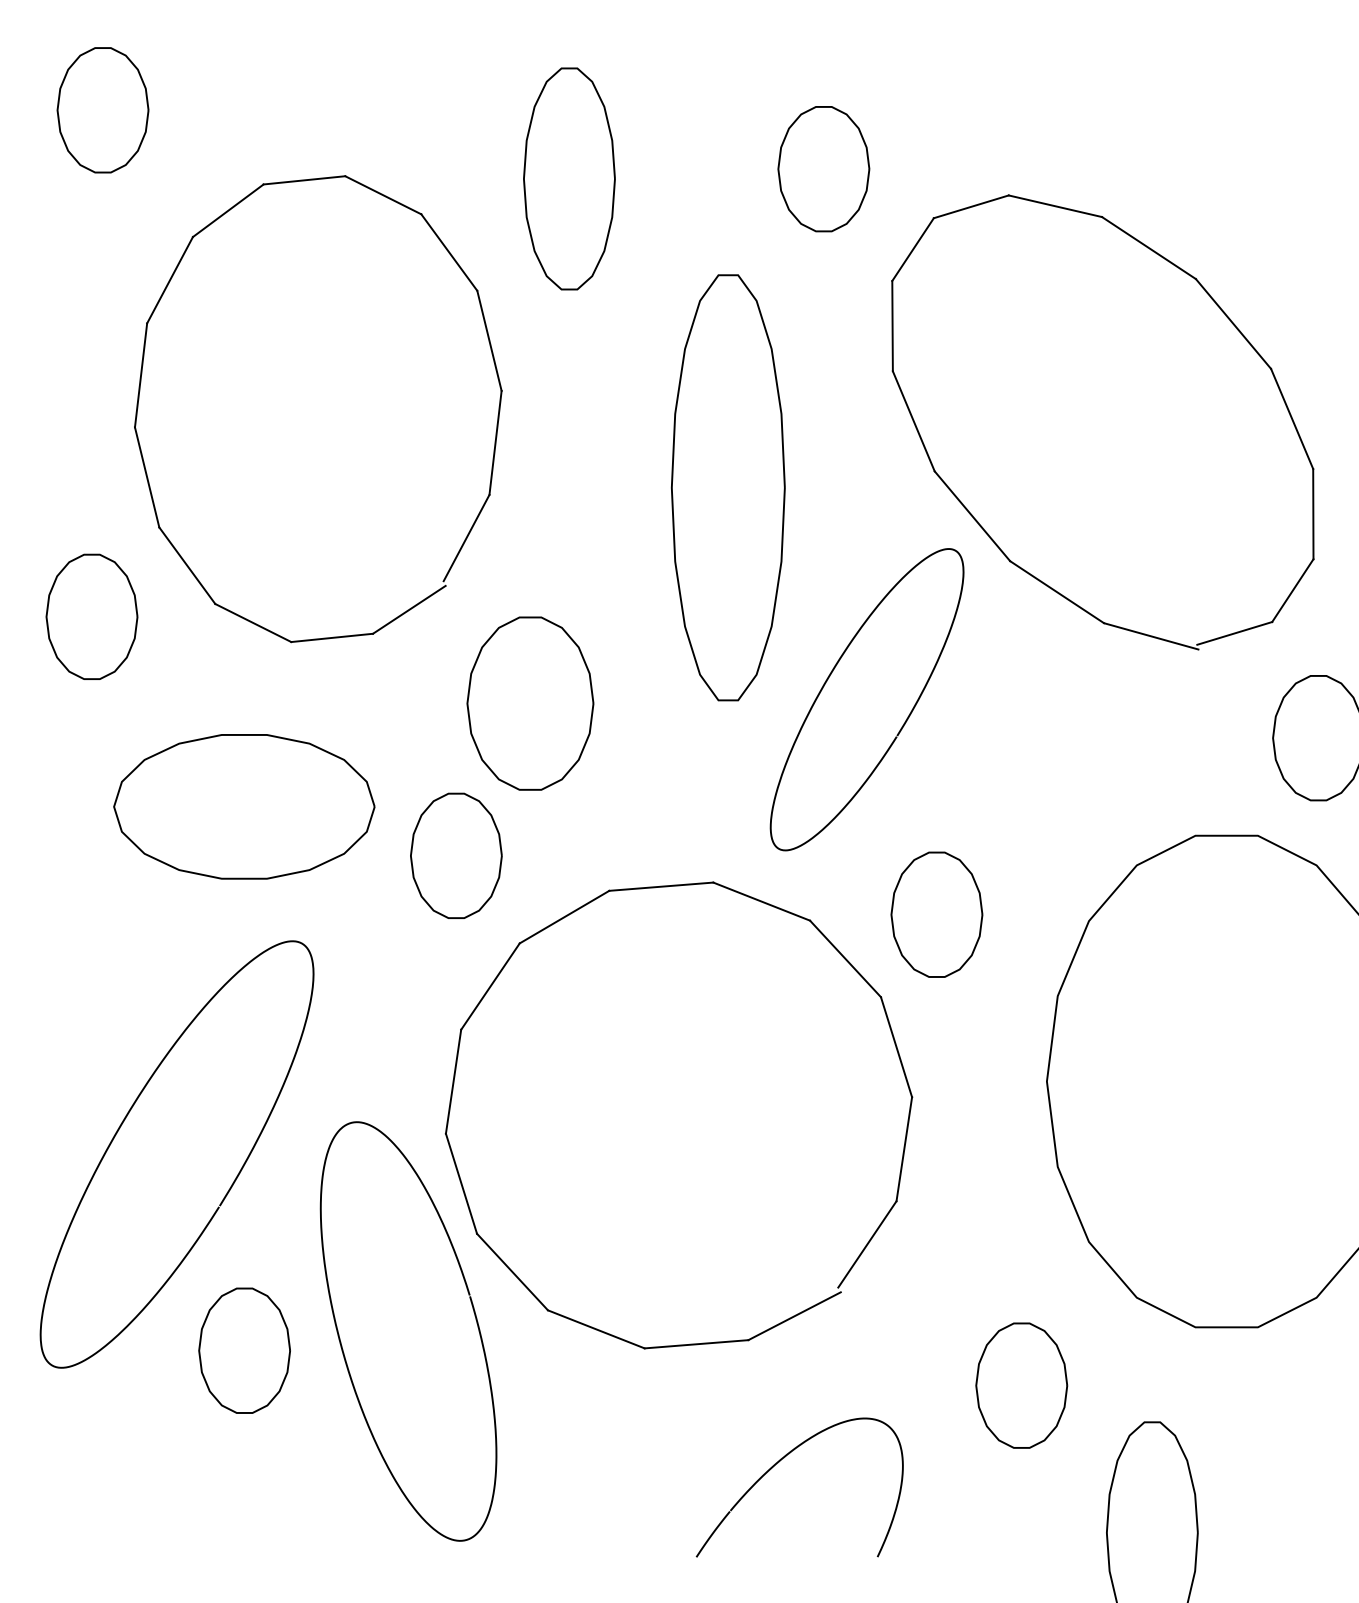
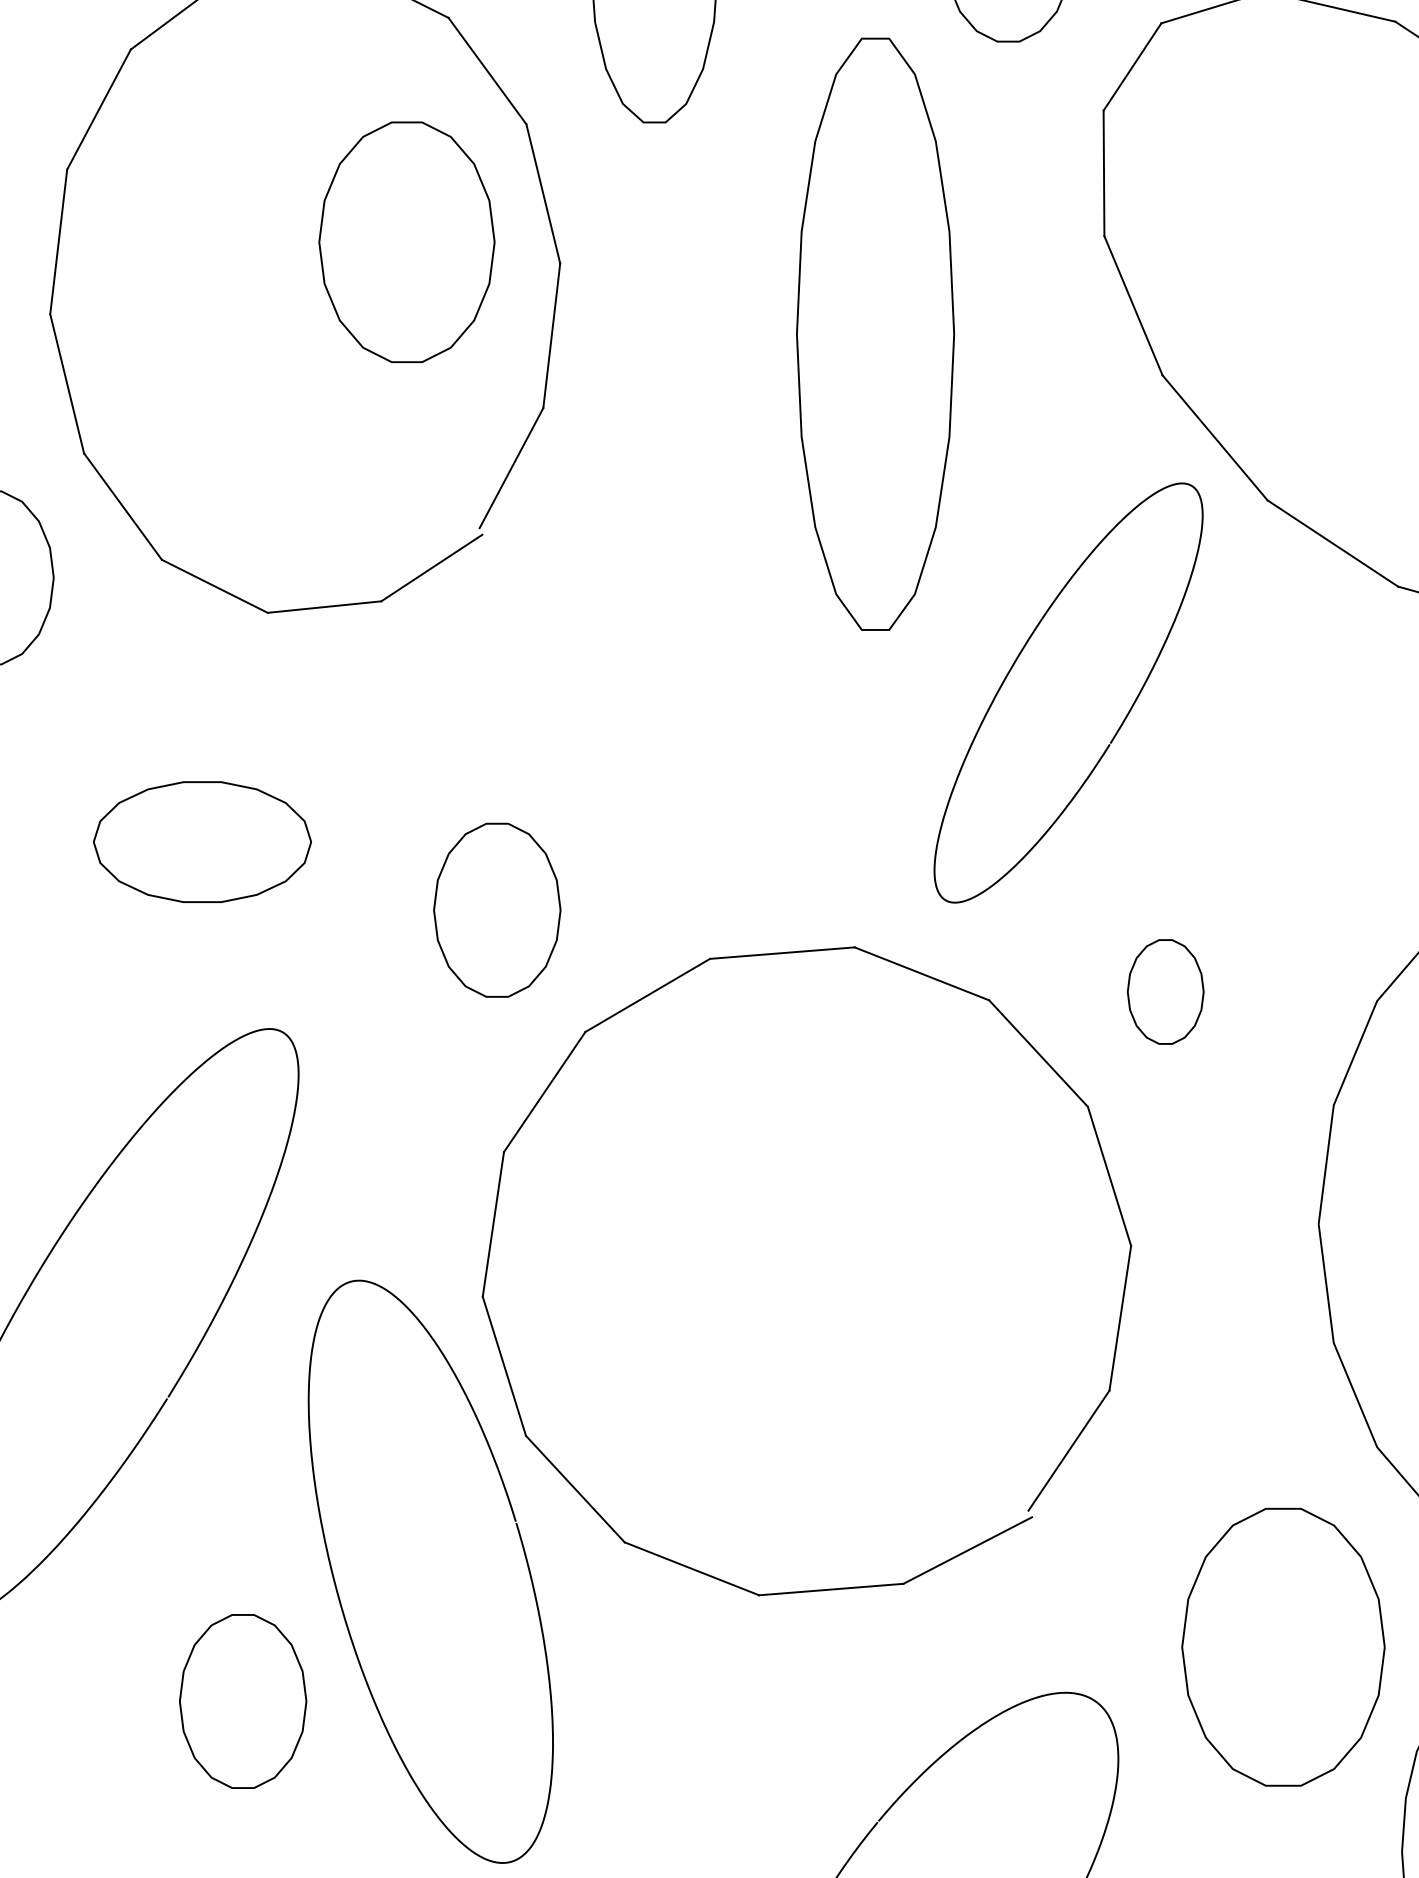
part: (727, 487) -> (874, 333), moved
part: (530, 703) -> (407, 242), moved
part: (244, 806) -> (202, 841), size x0.6
part: (936, 914) -> (1165, 991), size x0.6
part: (244, 1350) -> (242, 1701), moved
part: (1021, 1385) -> (1283, 1646), size x1.6

